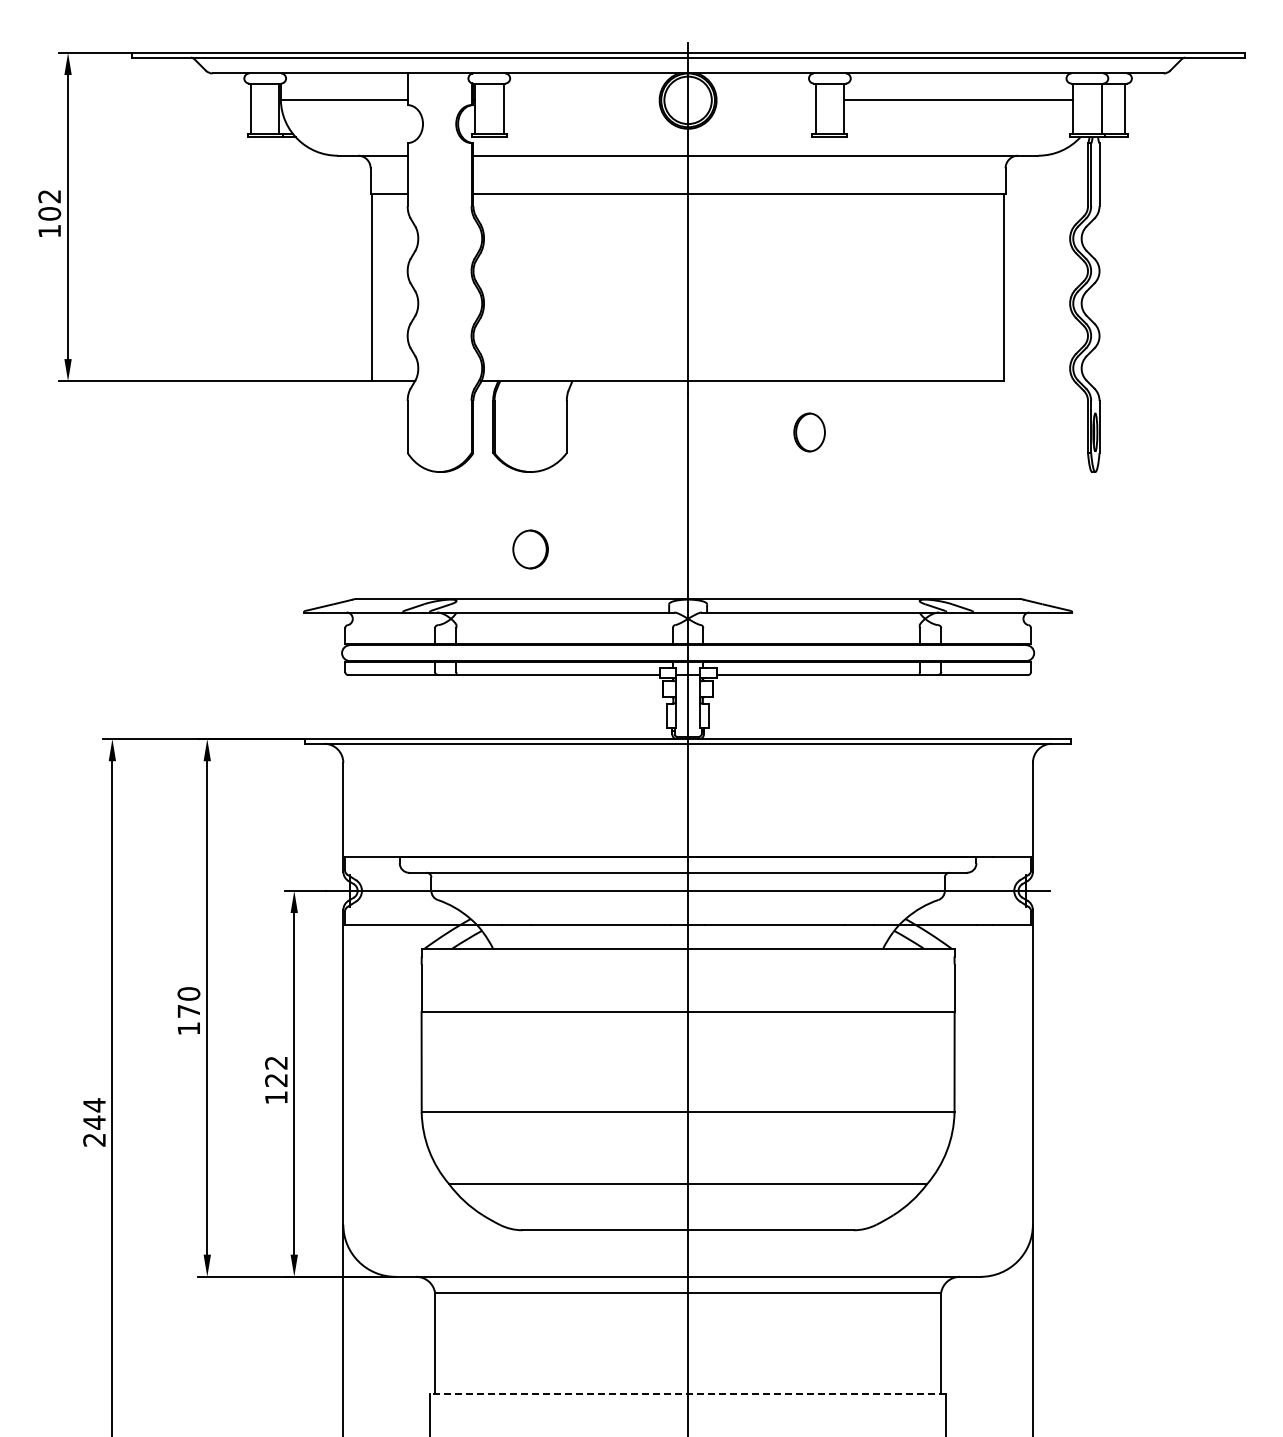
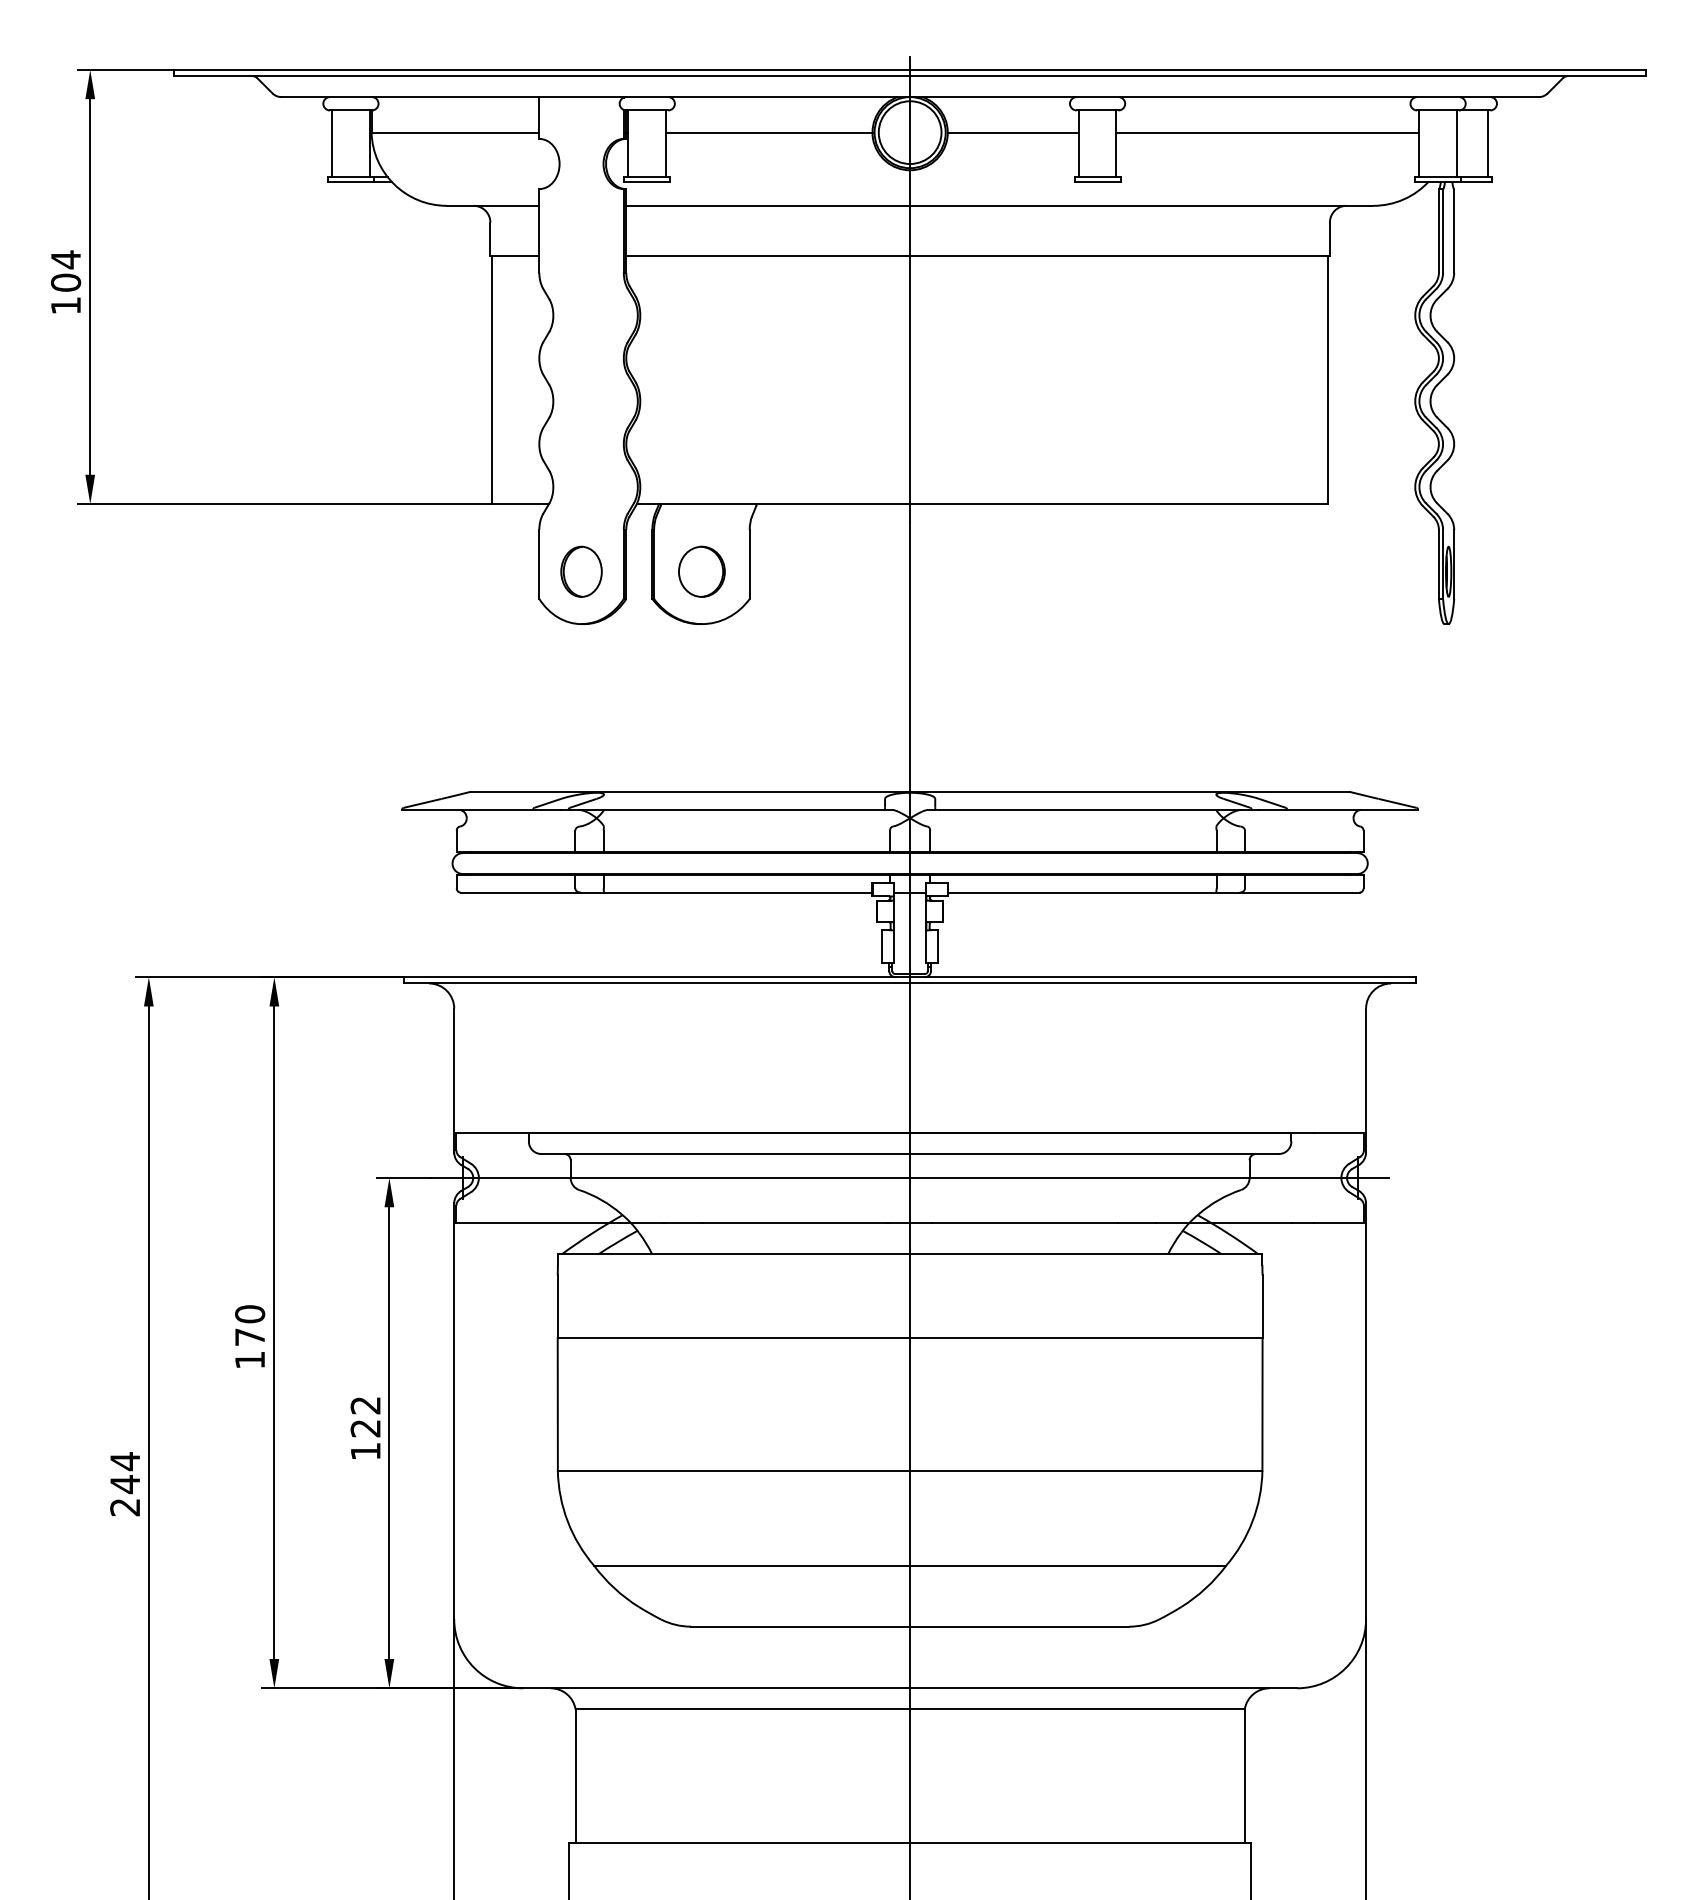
line: (581, 100) -> (769, 132), added
line: (765, 100) -> (1012, 132), added
text: (49, 196) -> (65, 259), 102 -> 104
part: (809, 432) -> (581, 571), moved
part: (530, 549) -> (701, 571), moved
line: (688, 1393) -> (910, 1842), dashed -> solid

